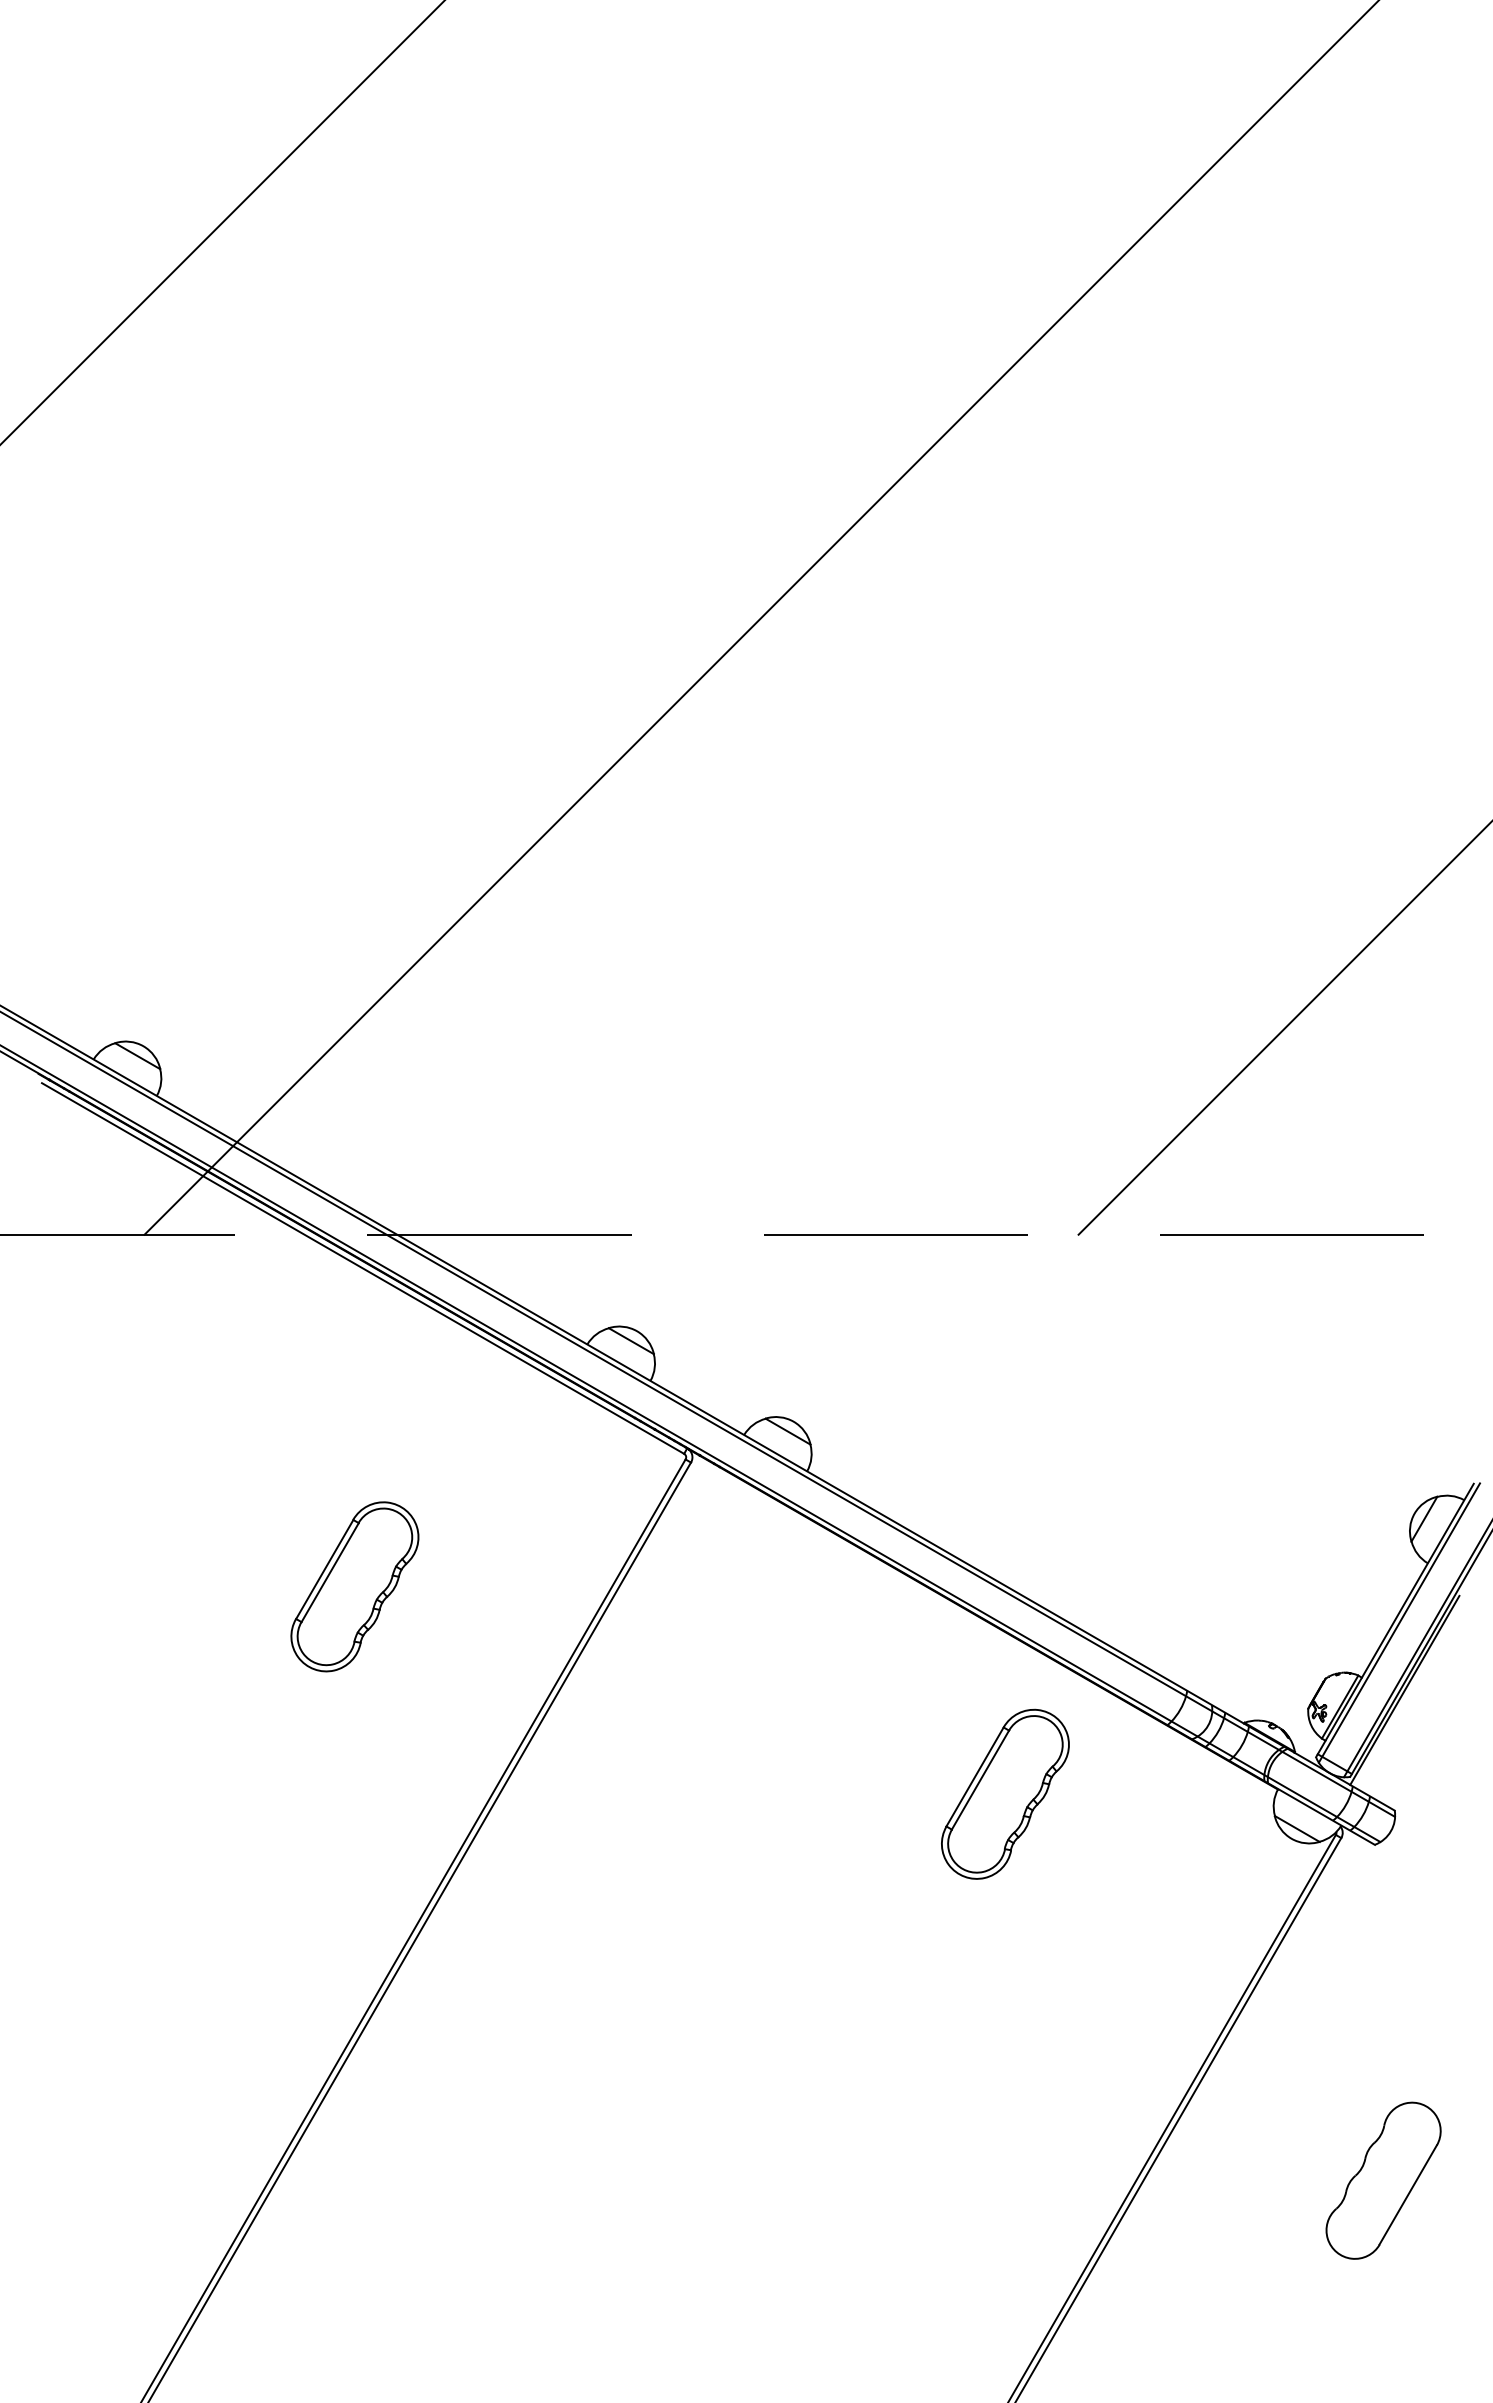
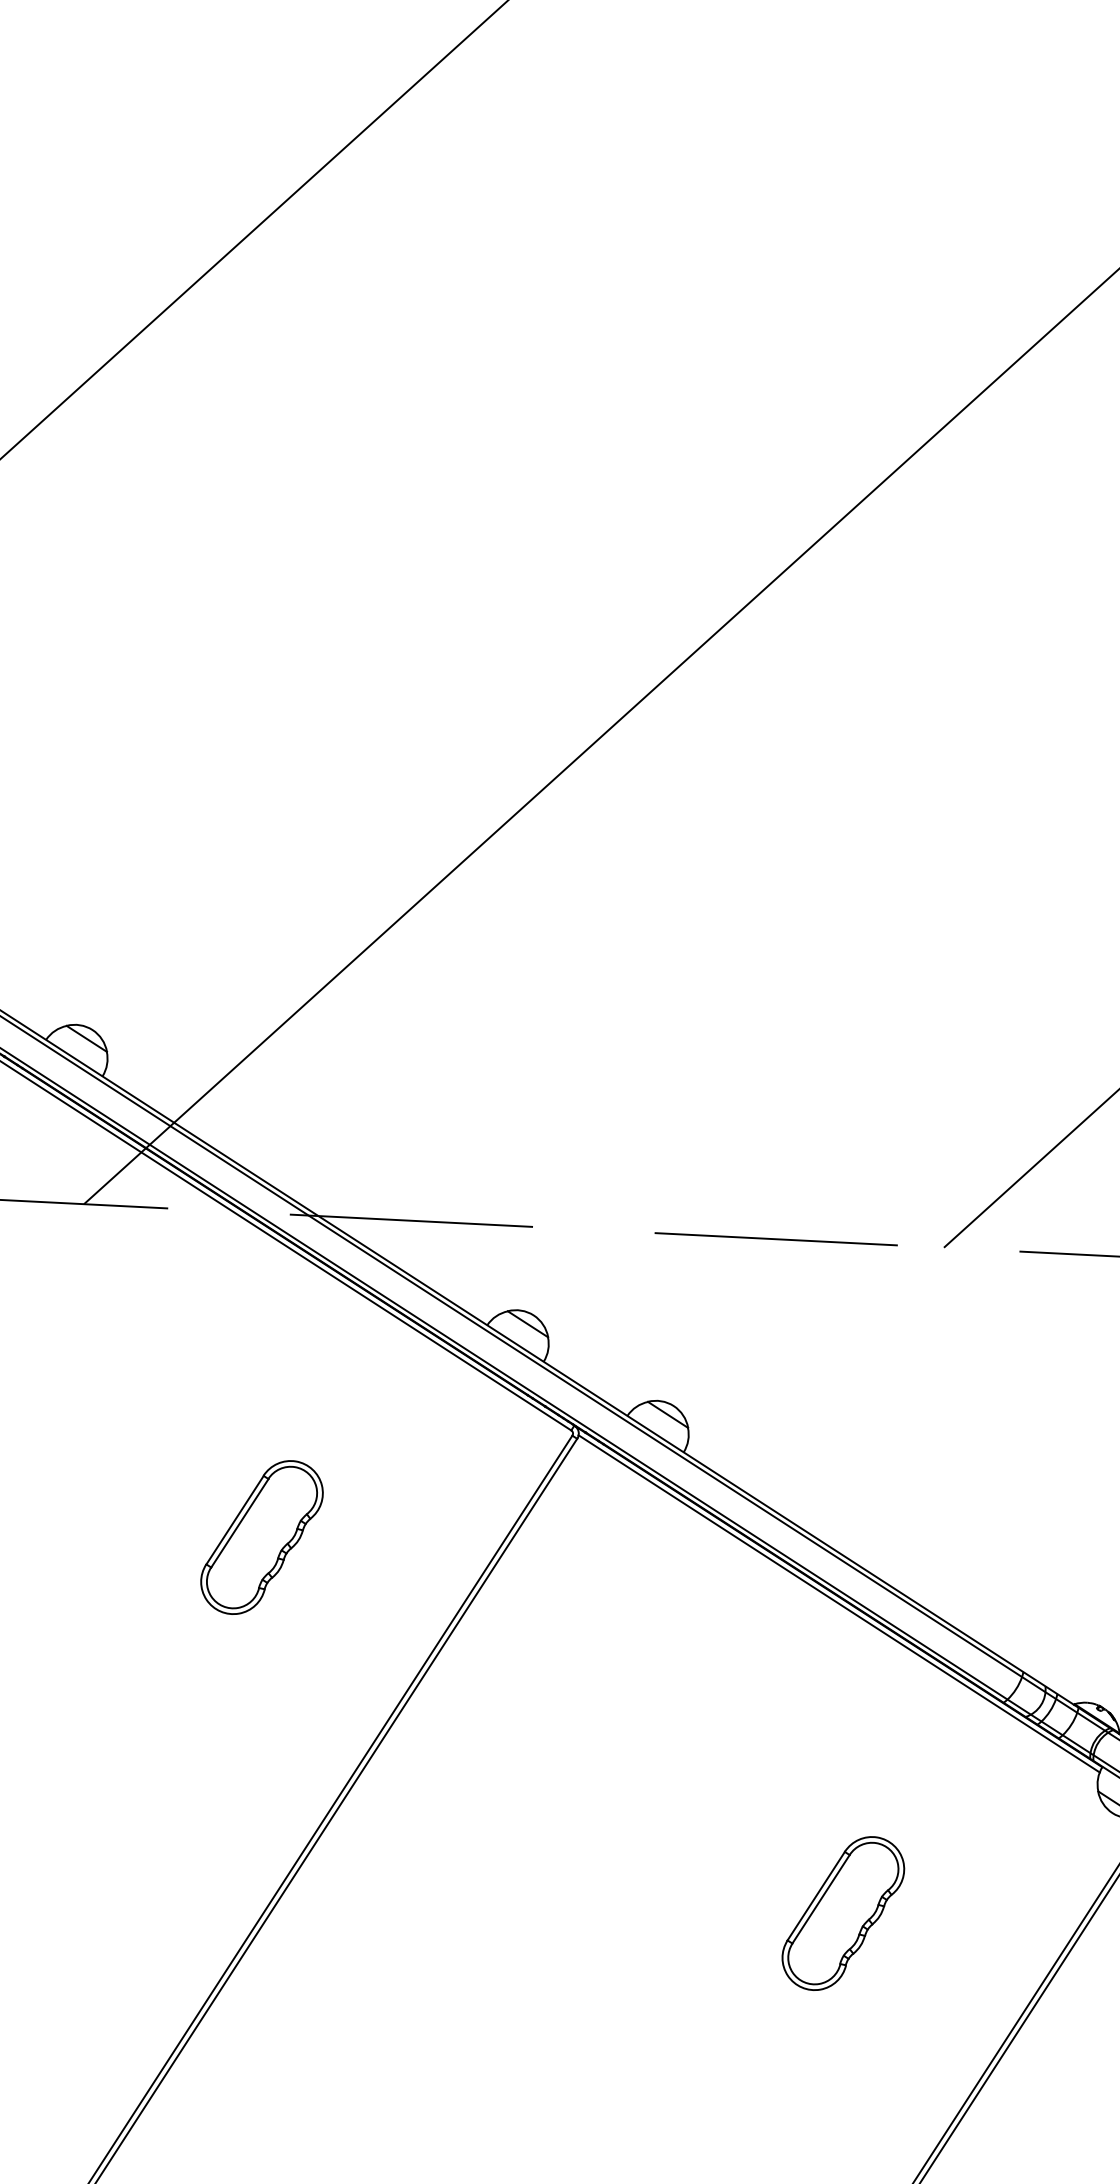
line: (983, 1626) -> (838, 1603), added
part: (1005, 1793) -> (843, 1912), moved

